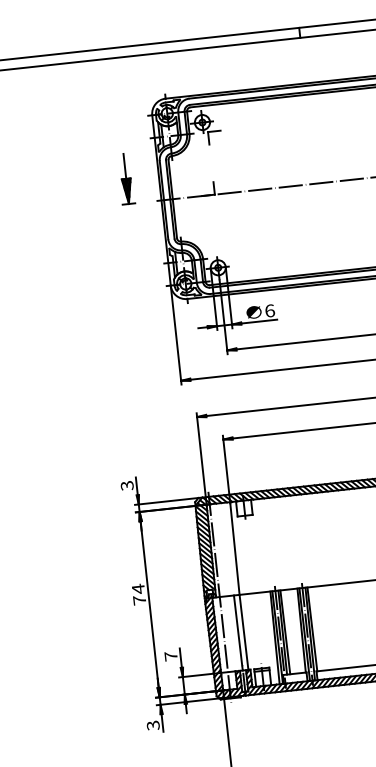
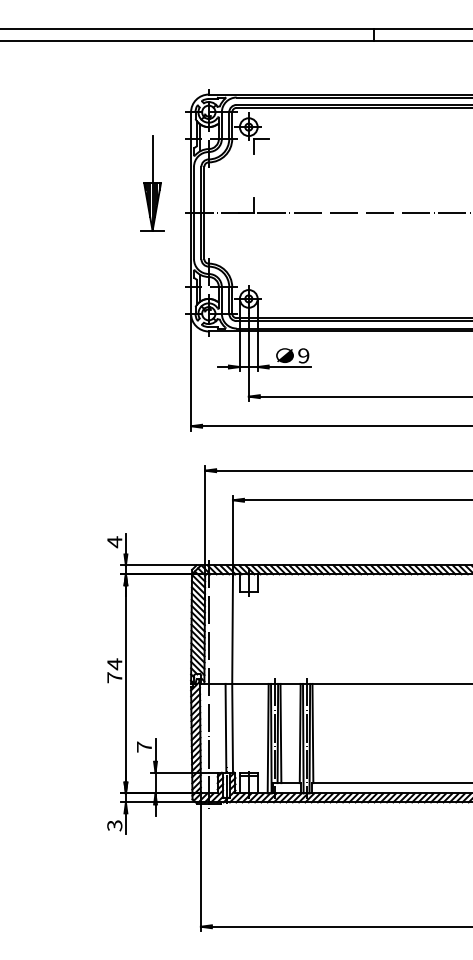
part: (126, 179) -> (152, 183), size x1.6
text: (269, 310) -> (303, 355), 6 -> 9
text: (127, 486) -> (114, 542), 3 -> 4

